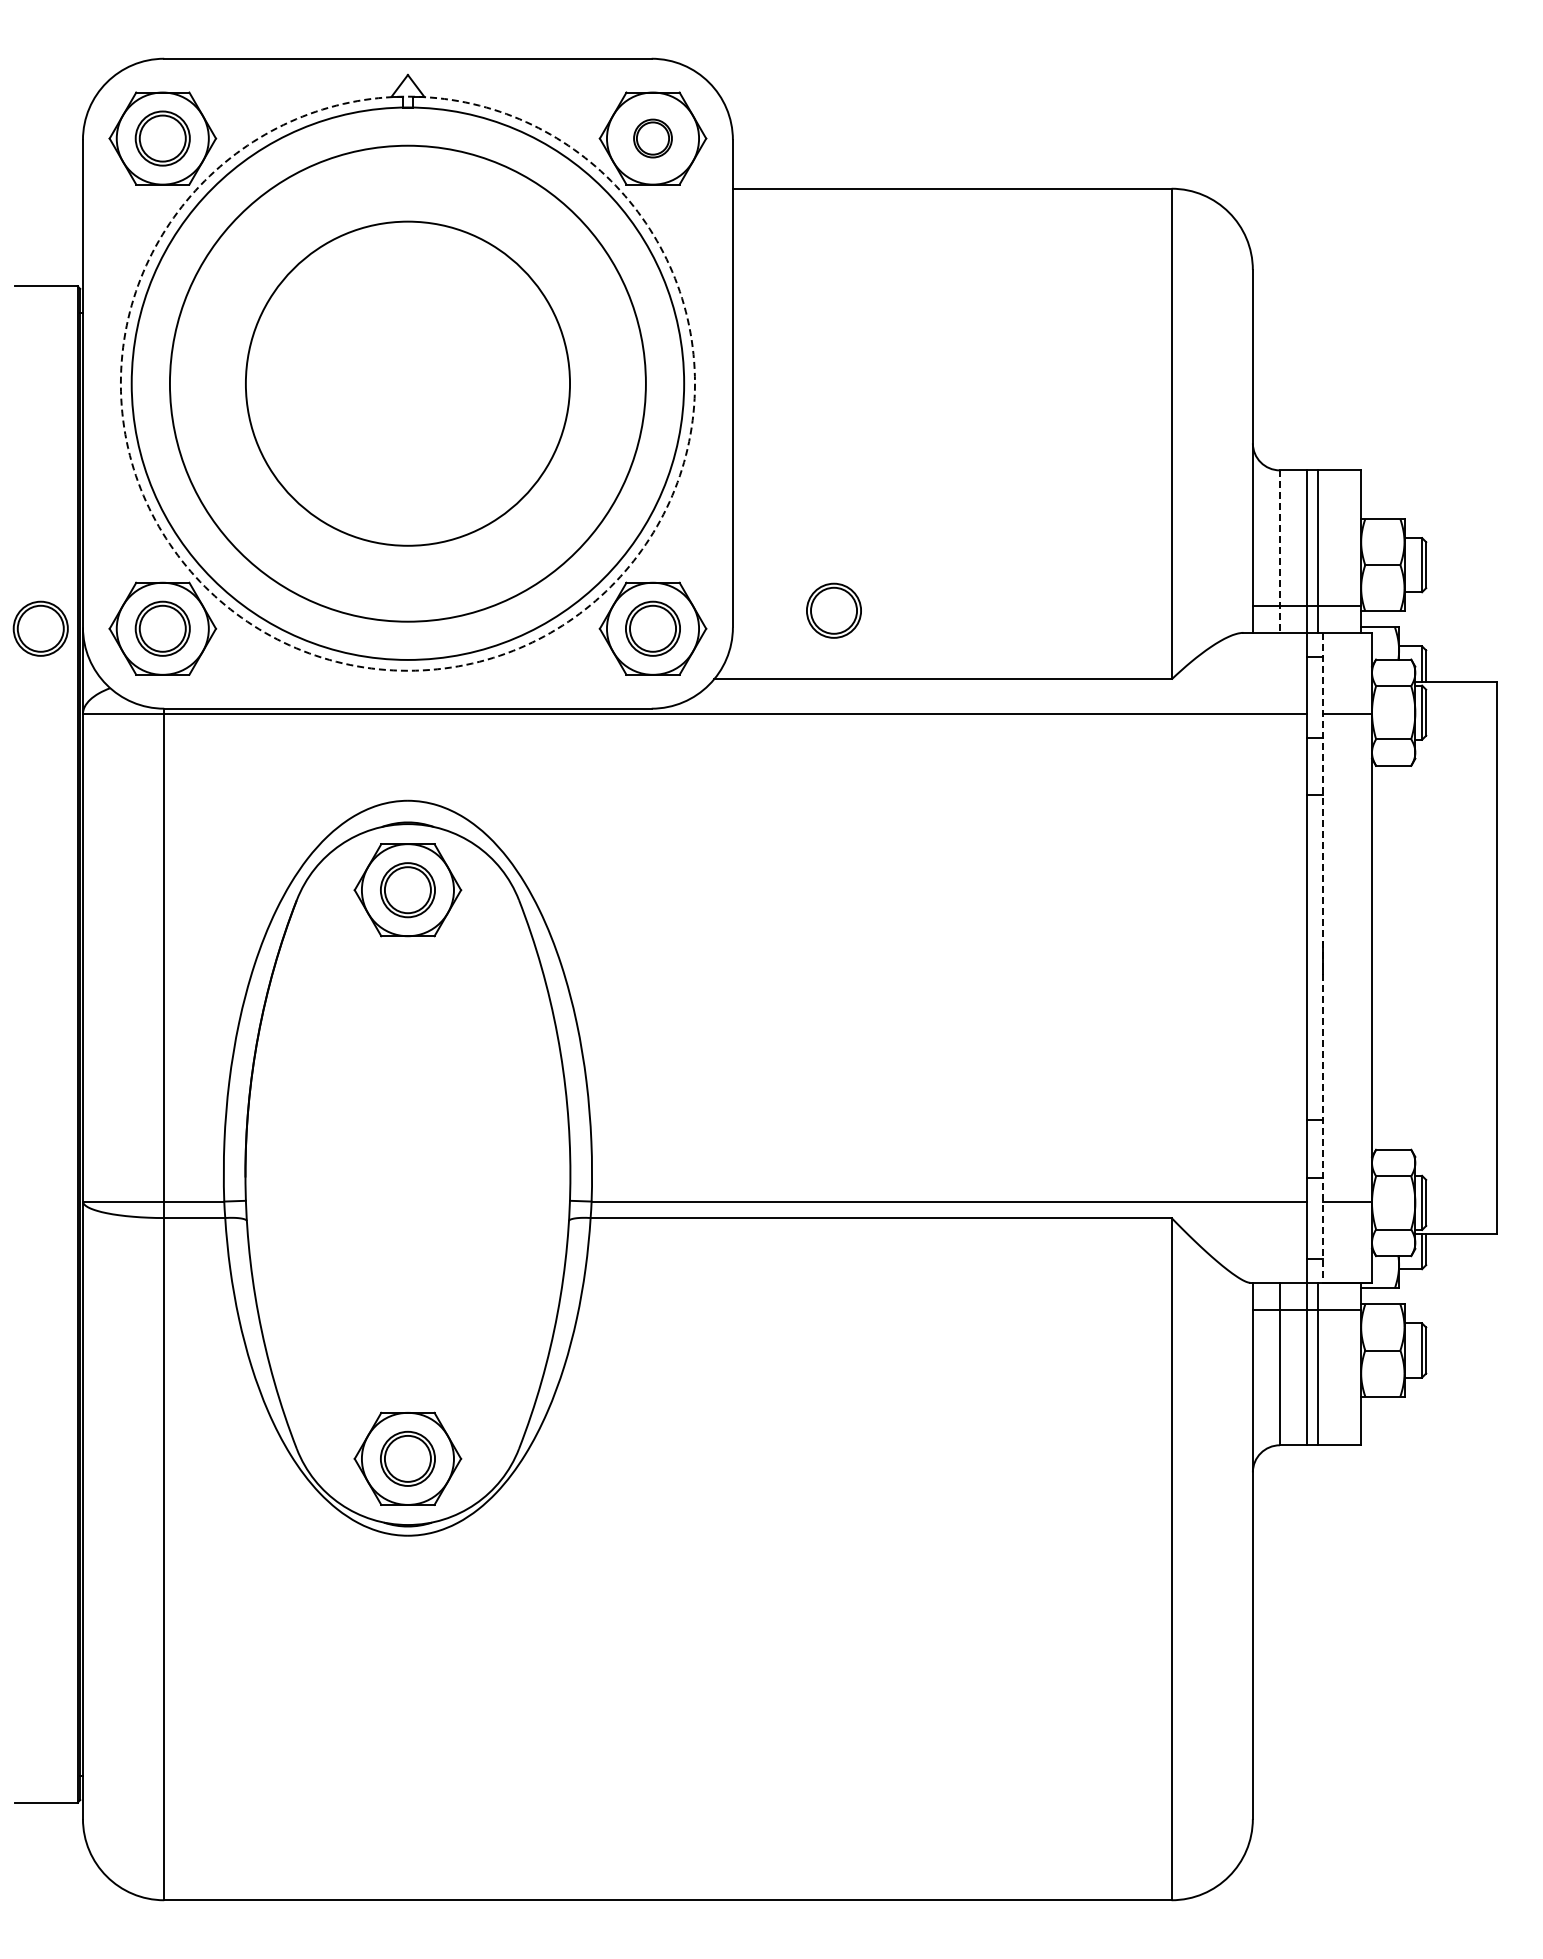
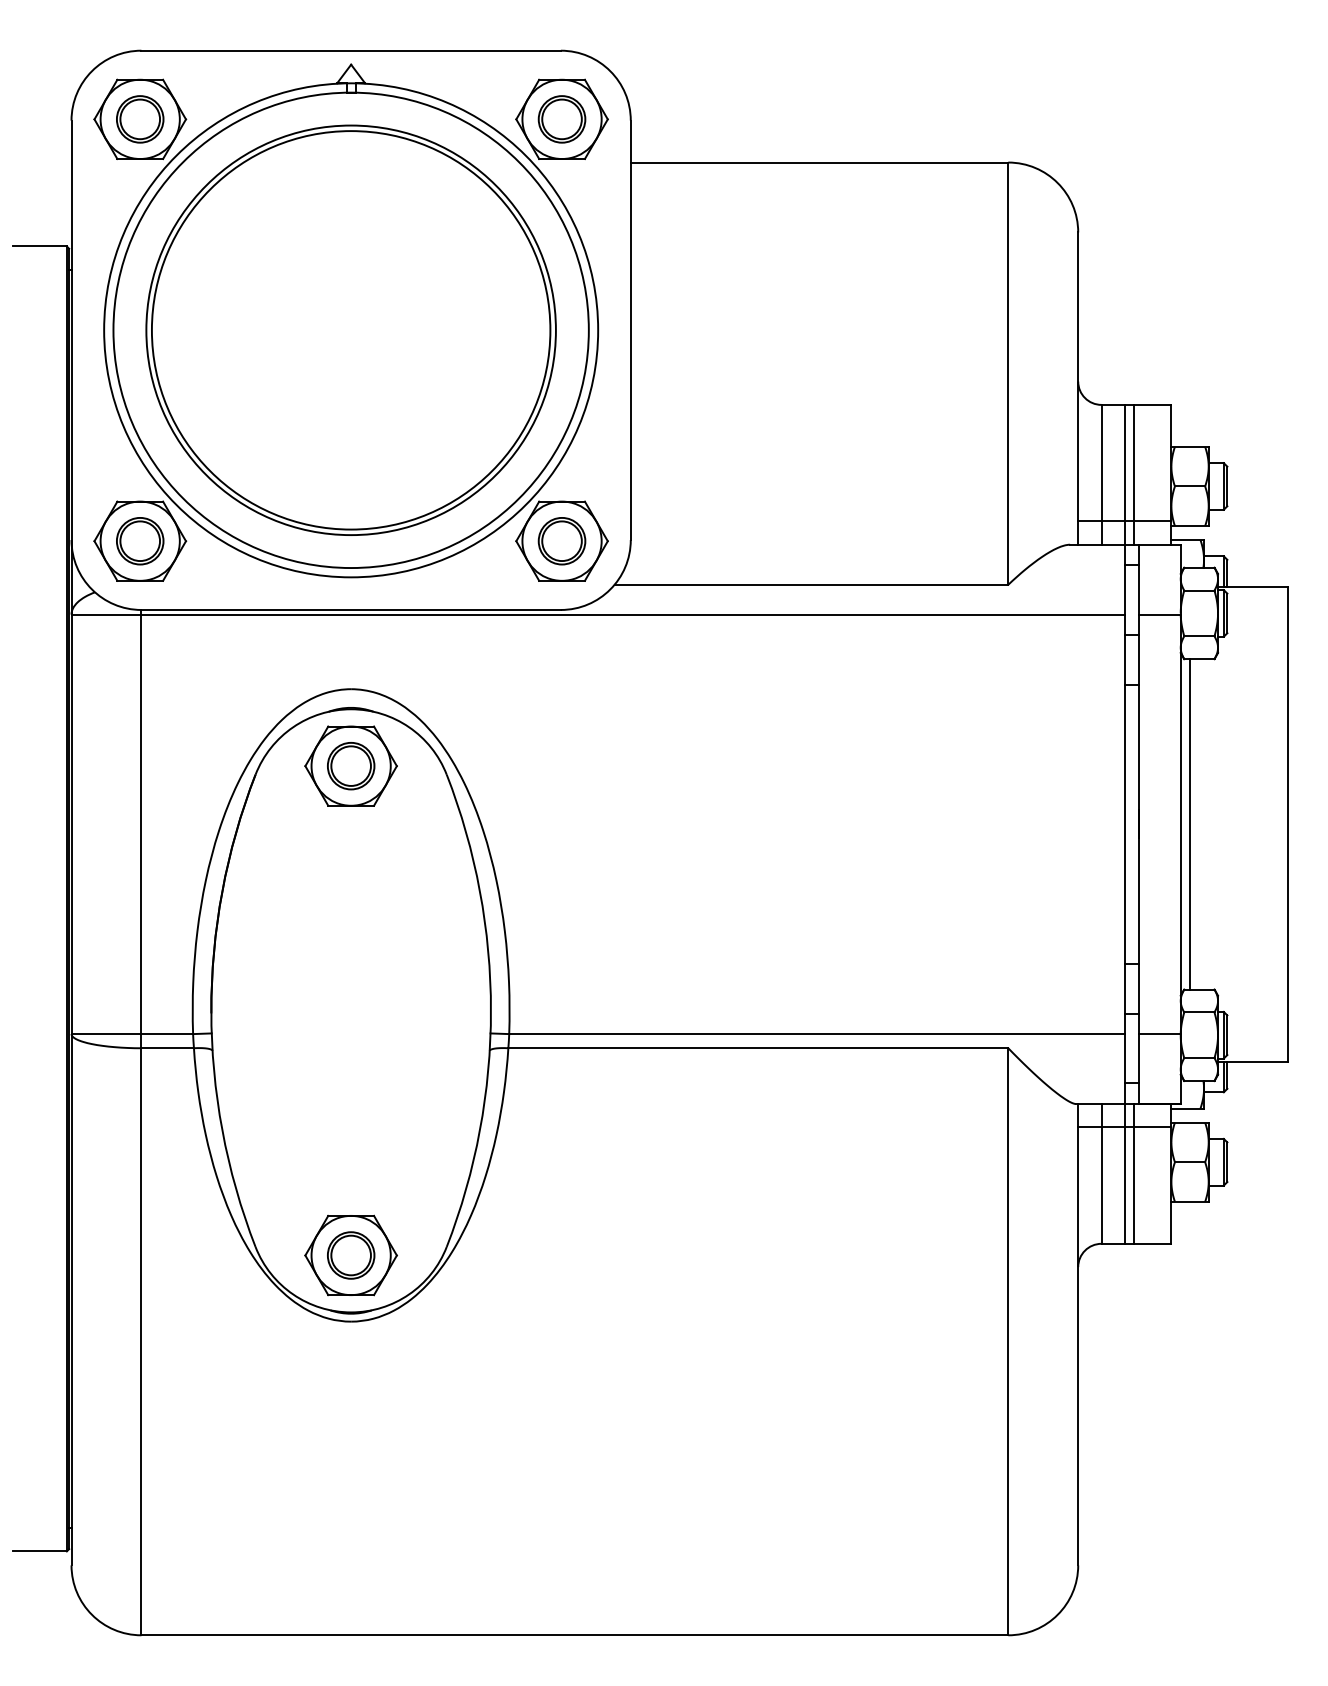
part: (652, 138) -> (561, 119), size x1.43
circle: (407, 383) -> (350, 330), dashed -> solid
circle: (407, 383) -> (350, 330), size x1.43
line: (1279, 552) -> (1101, 475), dashed -> solid
part: (833, 610) -> (717, 525), removed
part: (40, 628) -> (34, 540), removed
line: (1323, 957) -> (1138, 824), dashed -> solid
line: (1382, 957) -> (1189, 824), added

